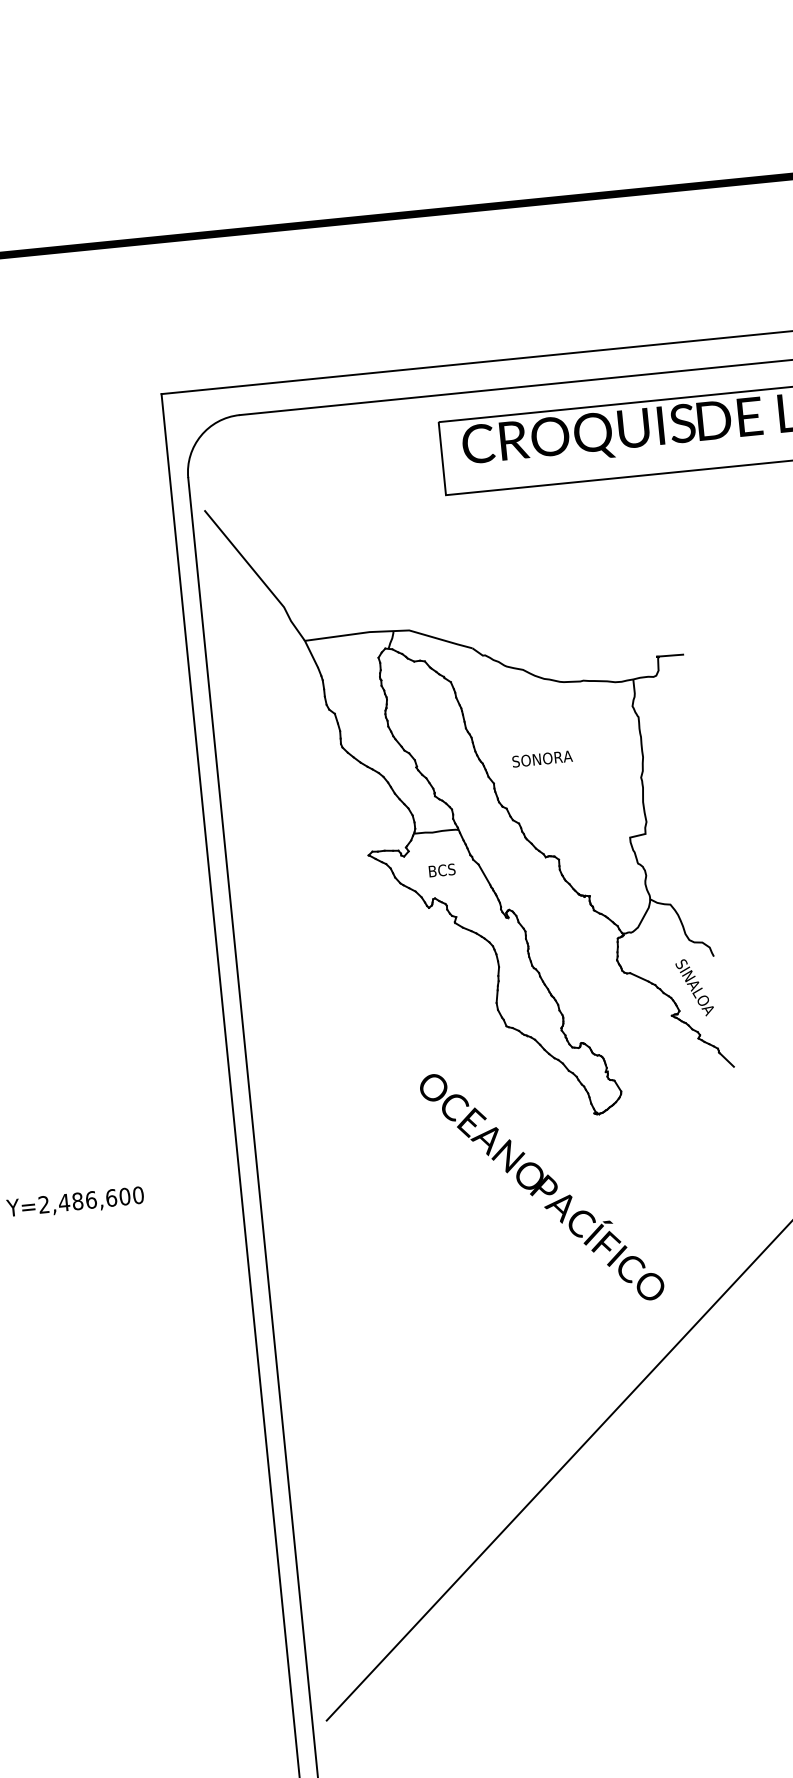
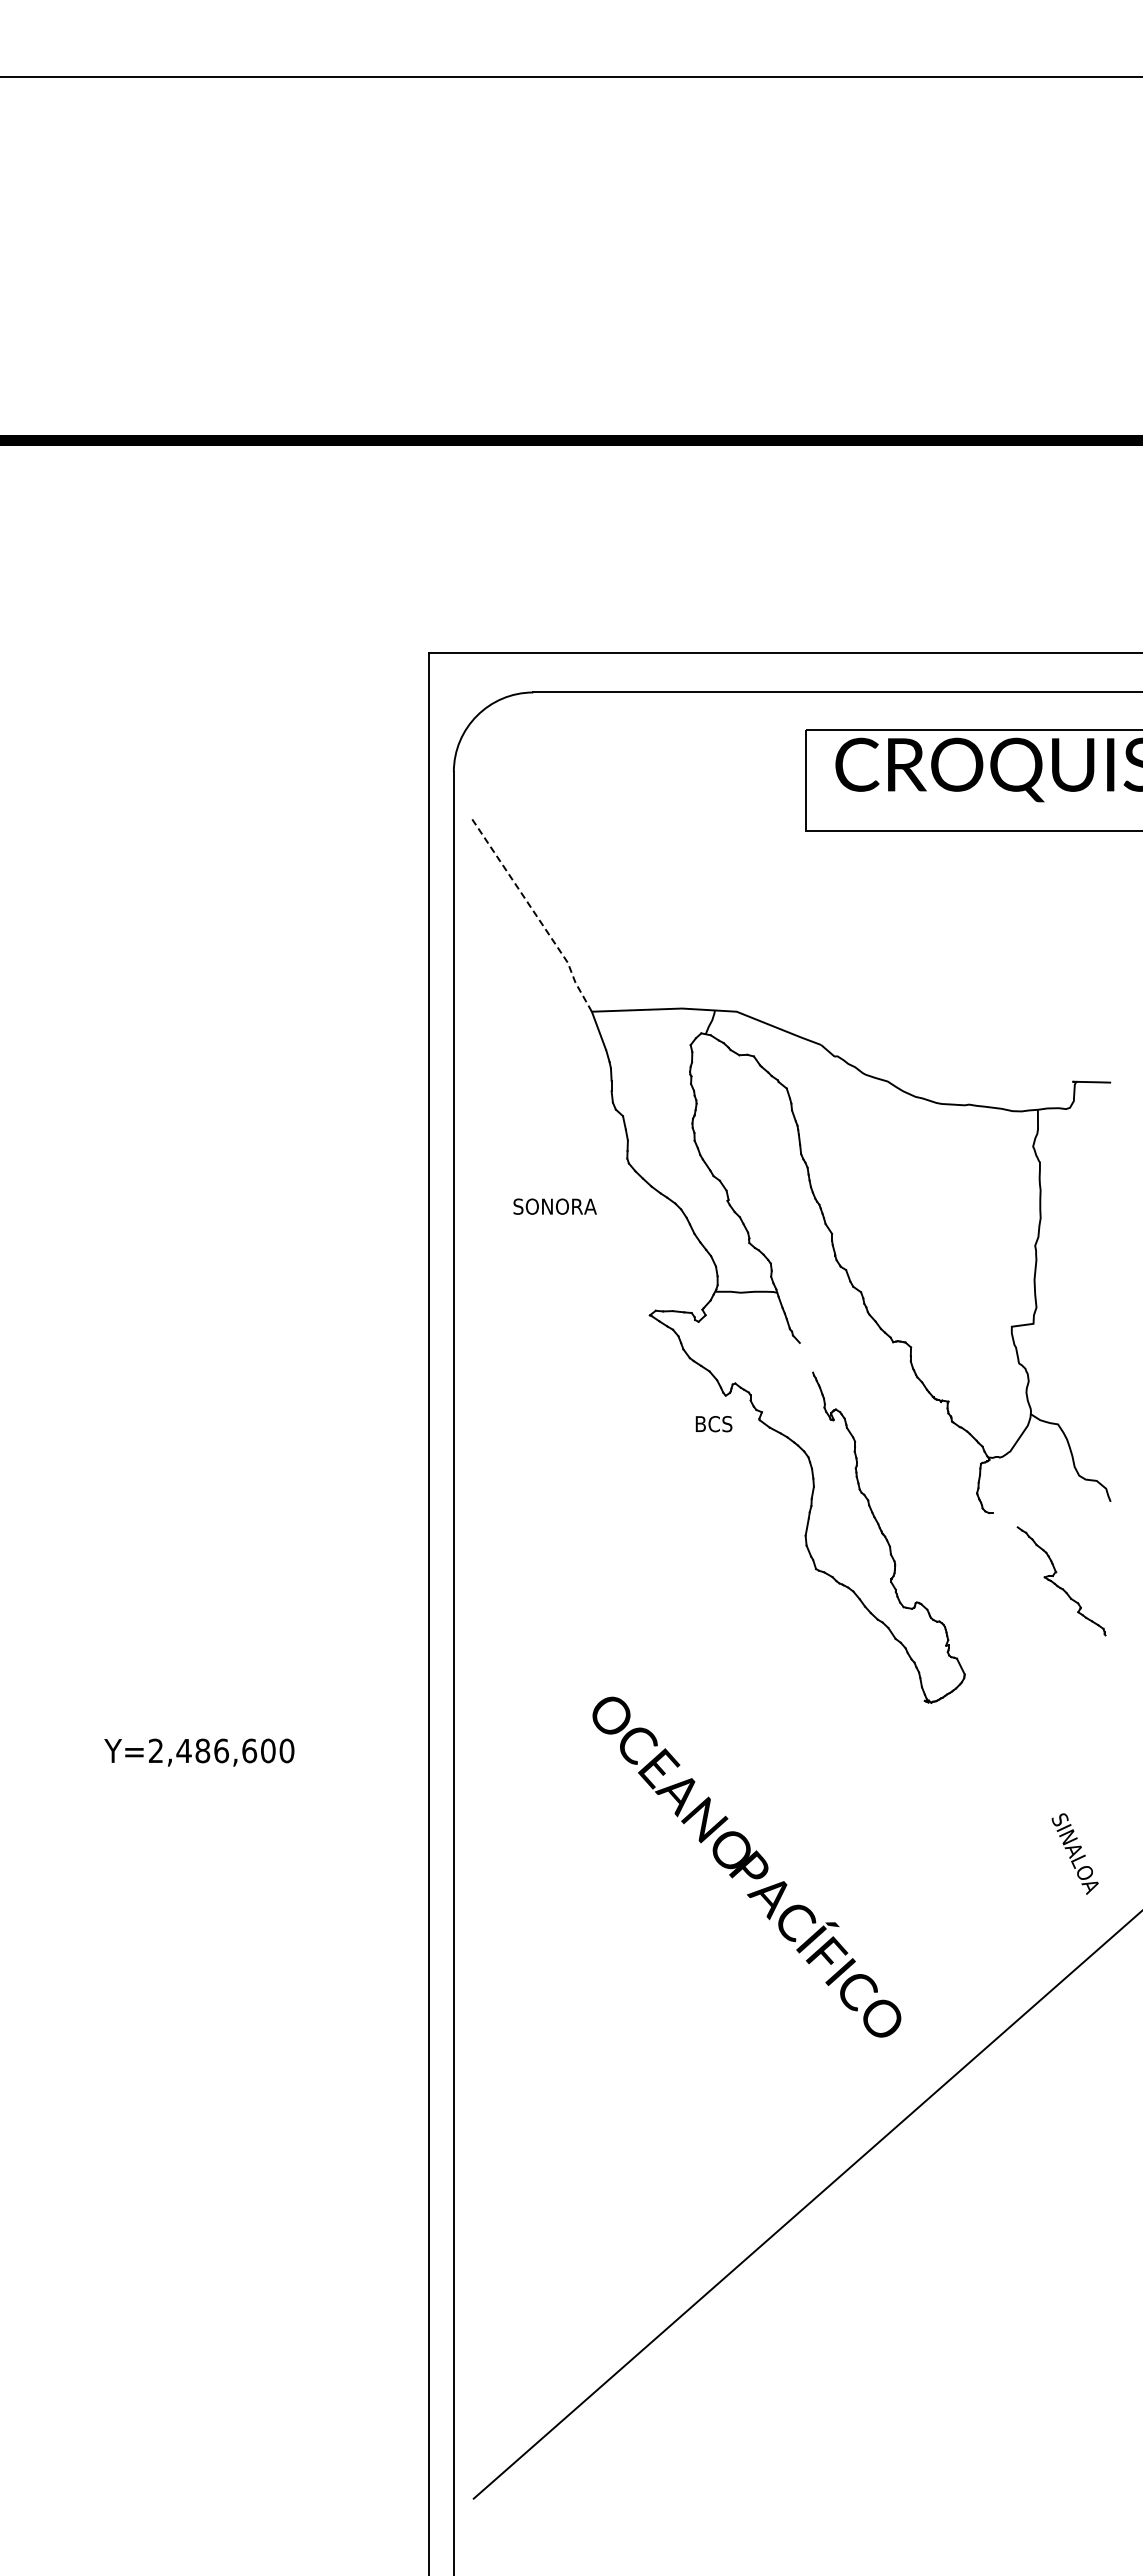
line: (257, 574) -> (535, 914), solid -> dashed
text: (542, 758) -> (554, 1206), moved
text: (441, 870) -> (713, 1424), moved
line: (484, 874) -> (806, 1357), removed
line: (639, 977) -> (1005, 1520), removed
text: (694, 987) -> (1074, 1853), moved
line: (727, 1059) -> (1114, 1645), removed
text: (541, 1186) -> (746, 1866), moved

